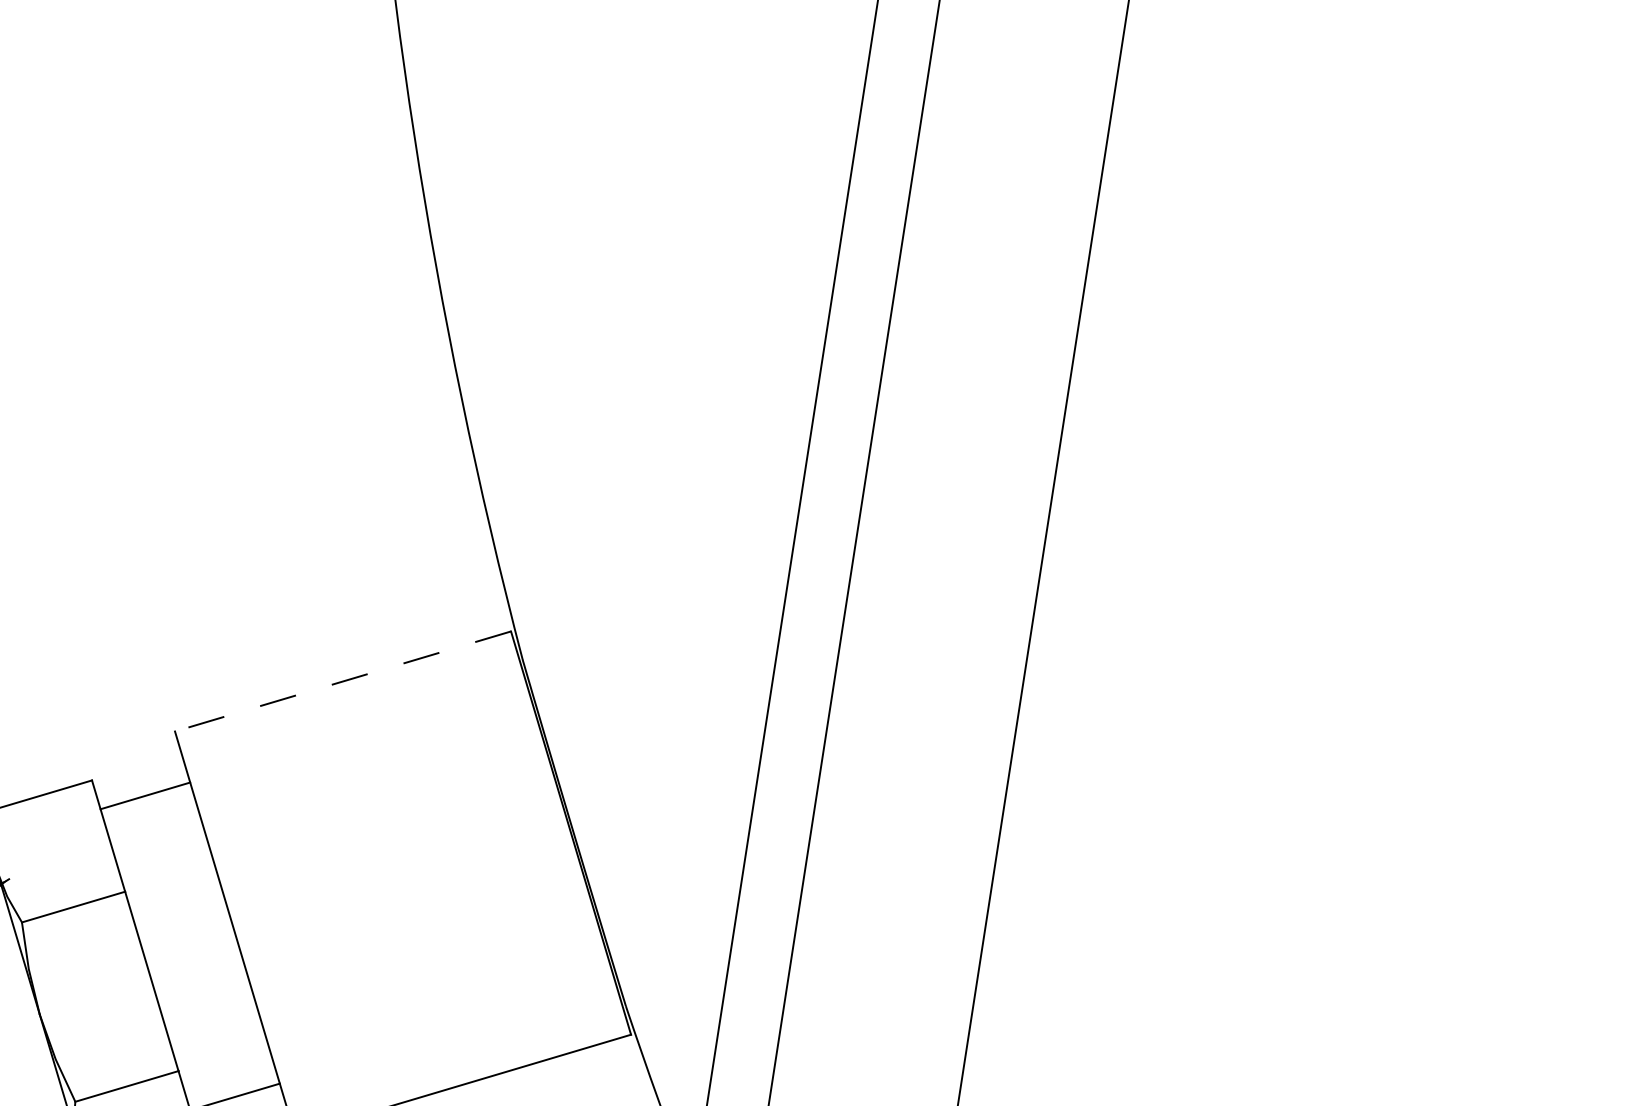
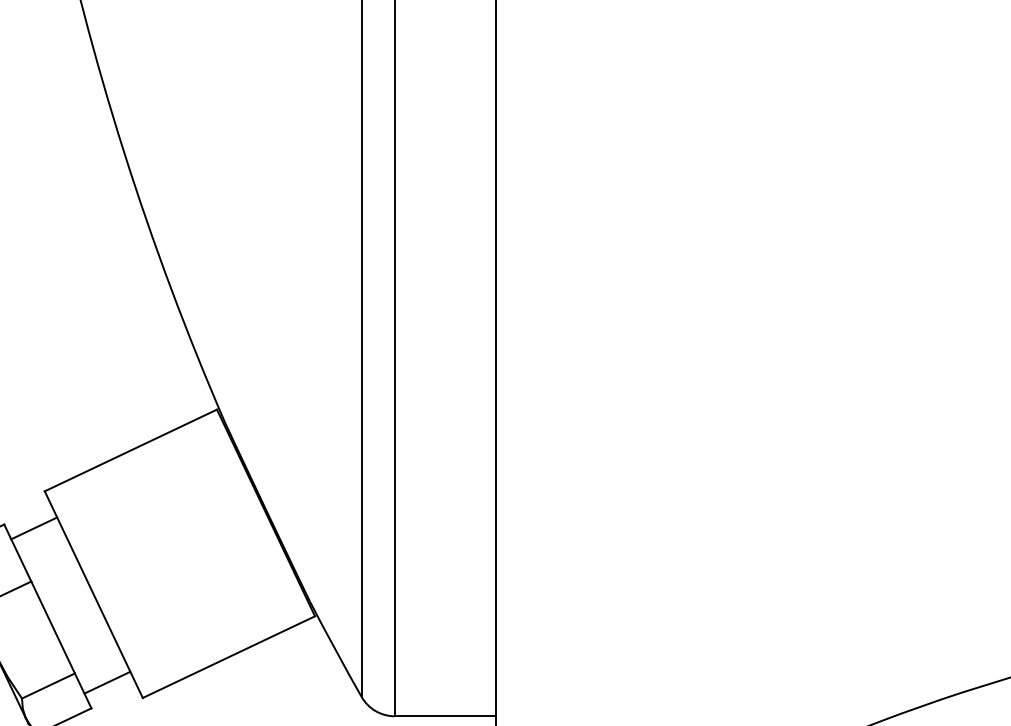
line: (342, 681) -> (130, 450), dashed -> solid

